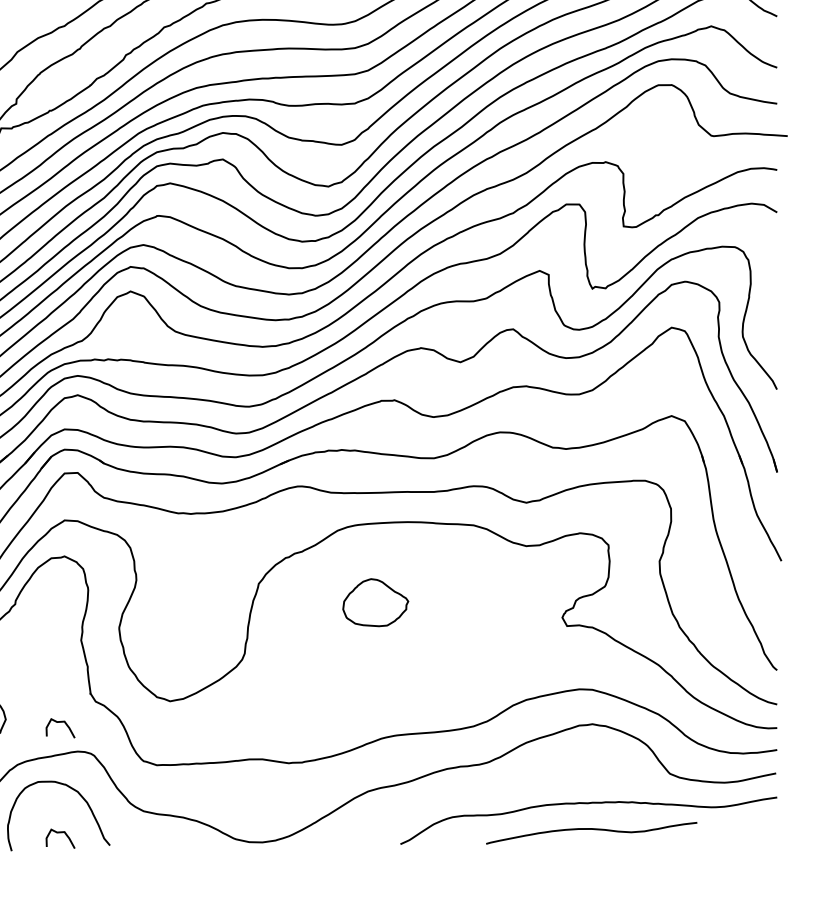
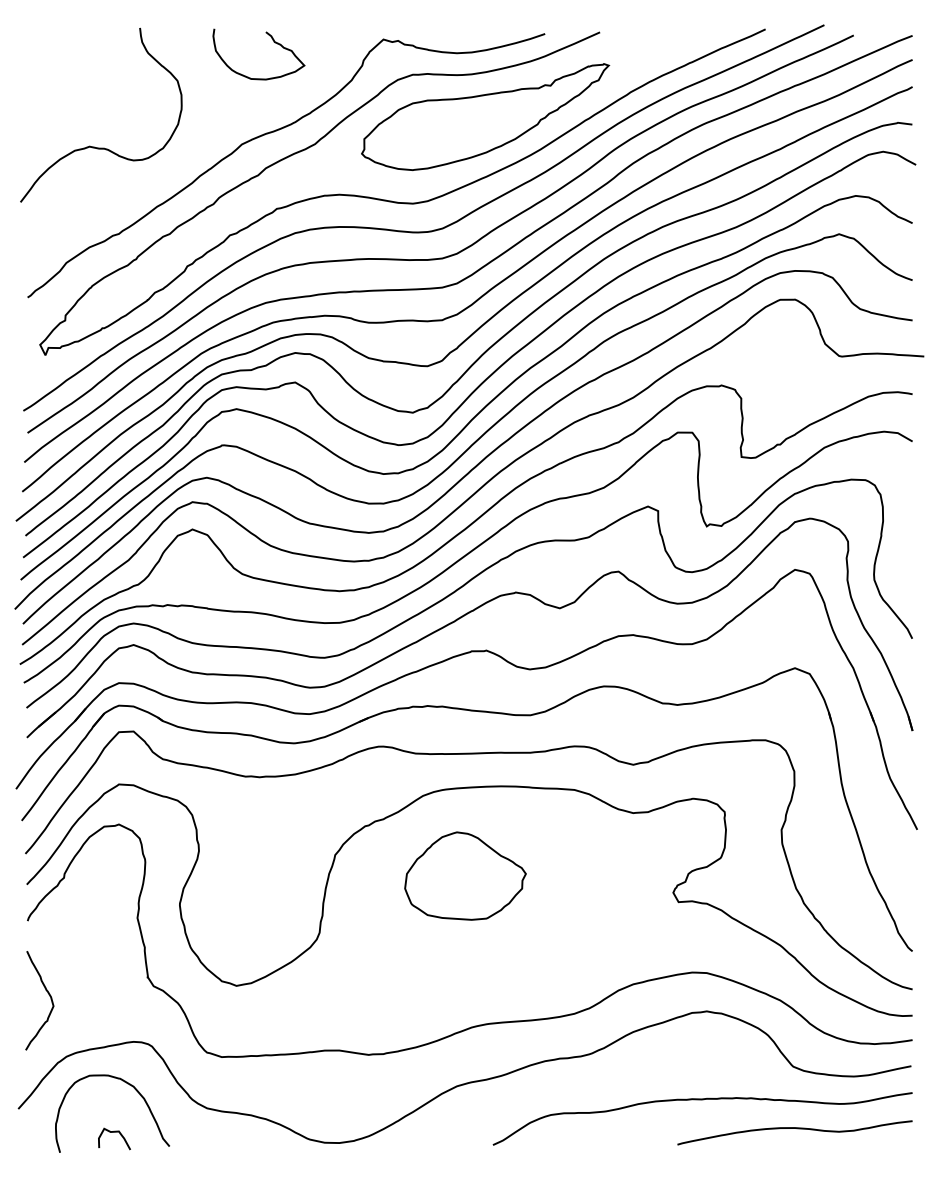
part: (375, 602) -> (465, 875), size x1.67
curve: (60, 722) -> (114, 1009), removed
curve: (591, 829) -> (794, 1128), moved

